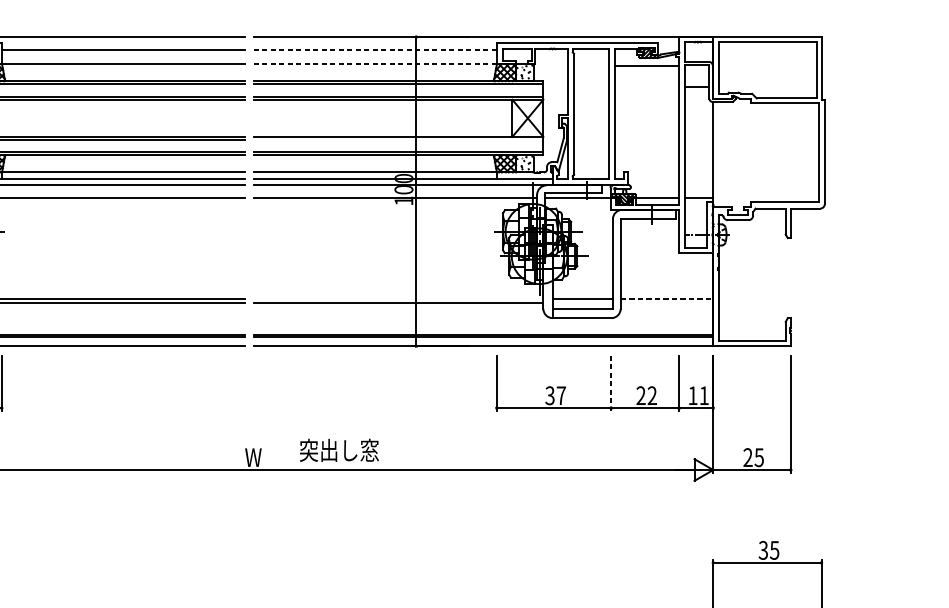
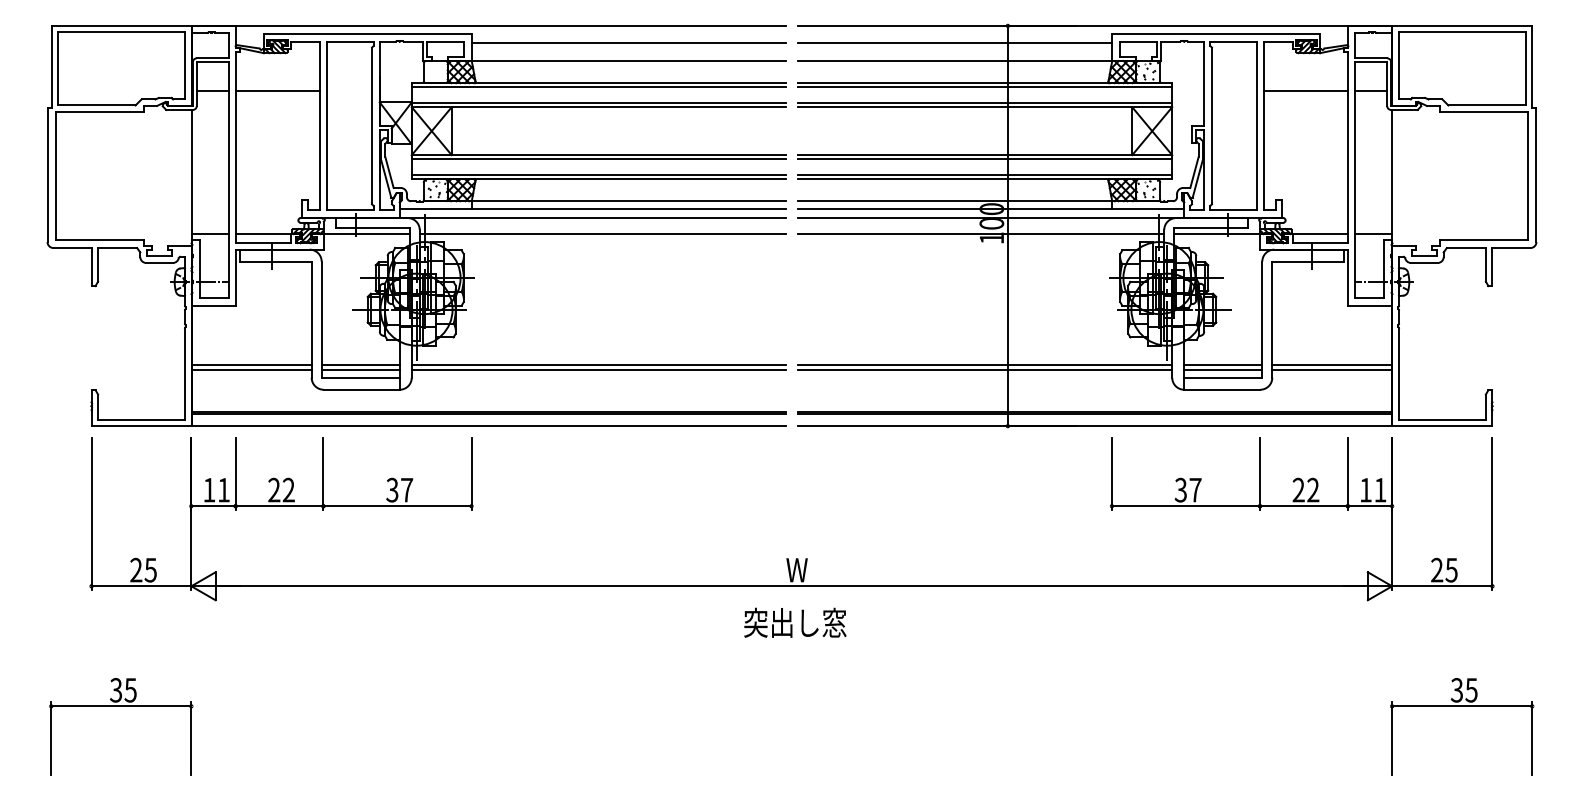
line: (375, 49) -> (954, 42), dashed -> solid
line: (375, 64) -> (954, 61), dashed -> solid
line: (647, 66) -> (1306, 91), moved
line: (399, 140) -> (985, 159), added
line: (399, 298) -> (985, 364), added
line: (667, 298) -> (1332, 364), dashed -> solid
line: (582, 303) -> (1223, 370), added
line: (667, 303) -> (1332, 370), added
line: (611, 383) -> (1260, 474), dashed -> solid
text: (339, 450) -> (795, 622), moved

